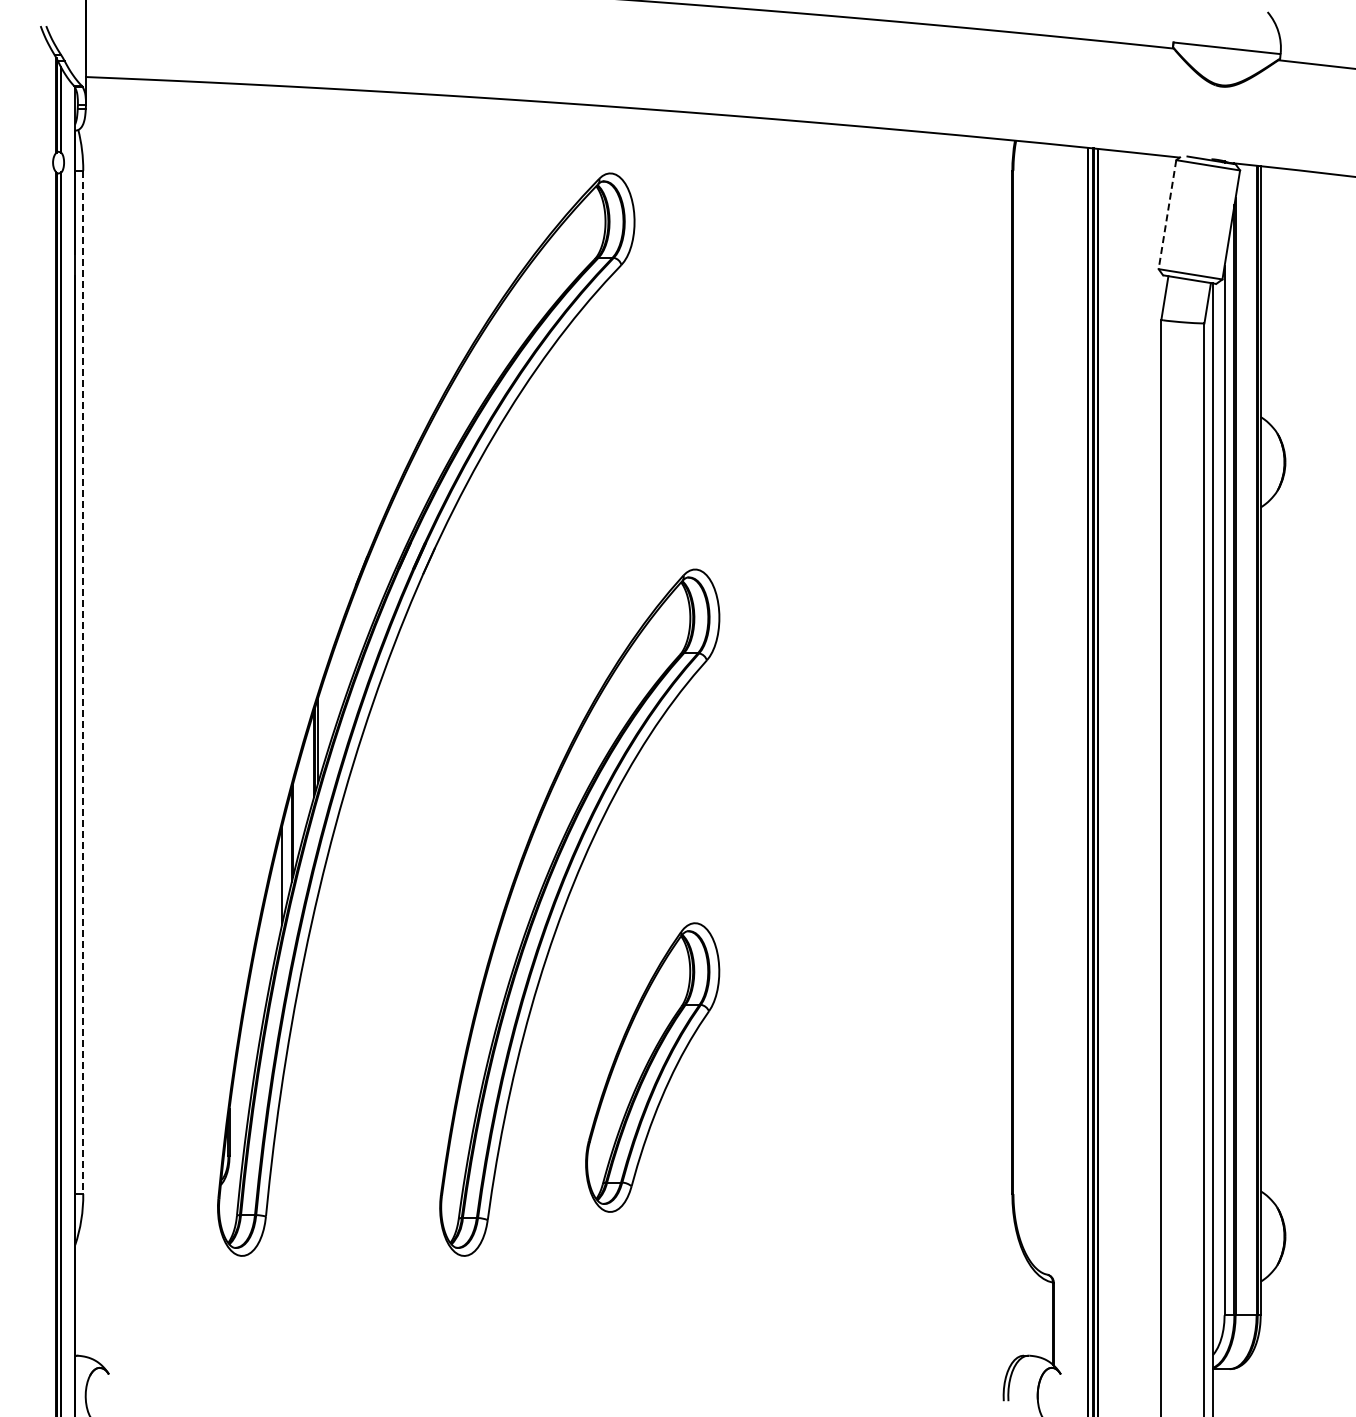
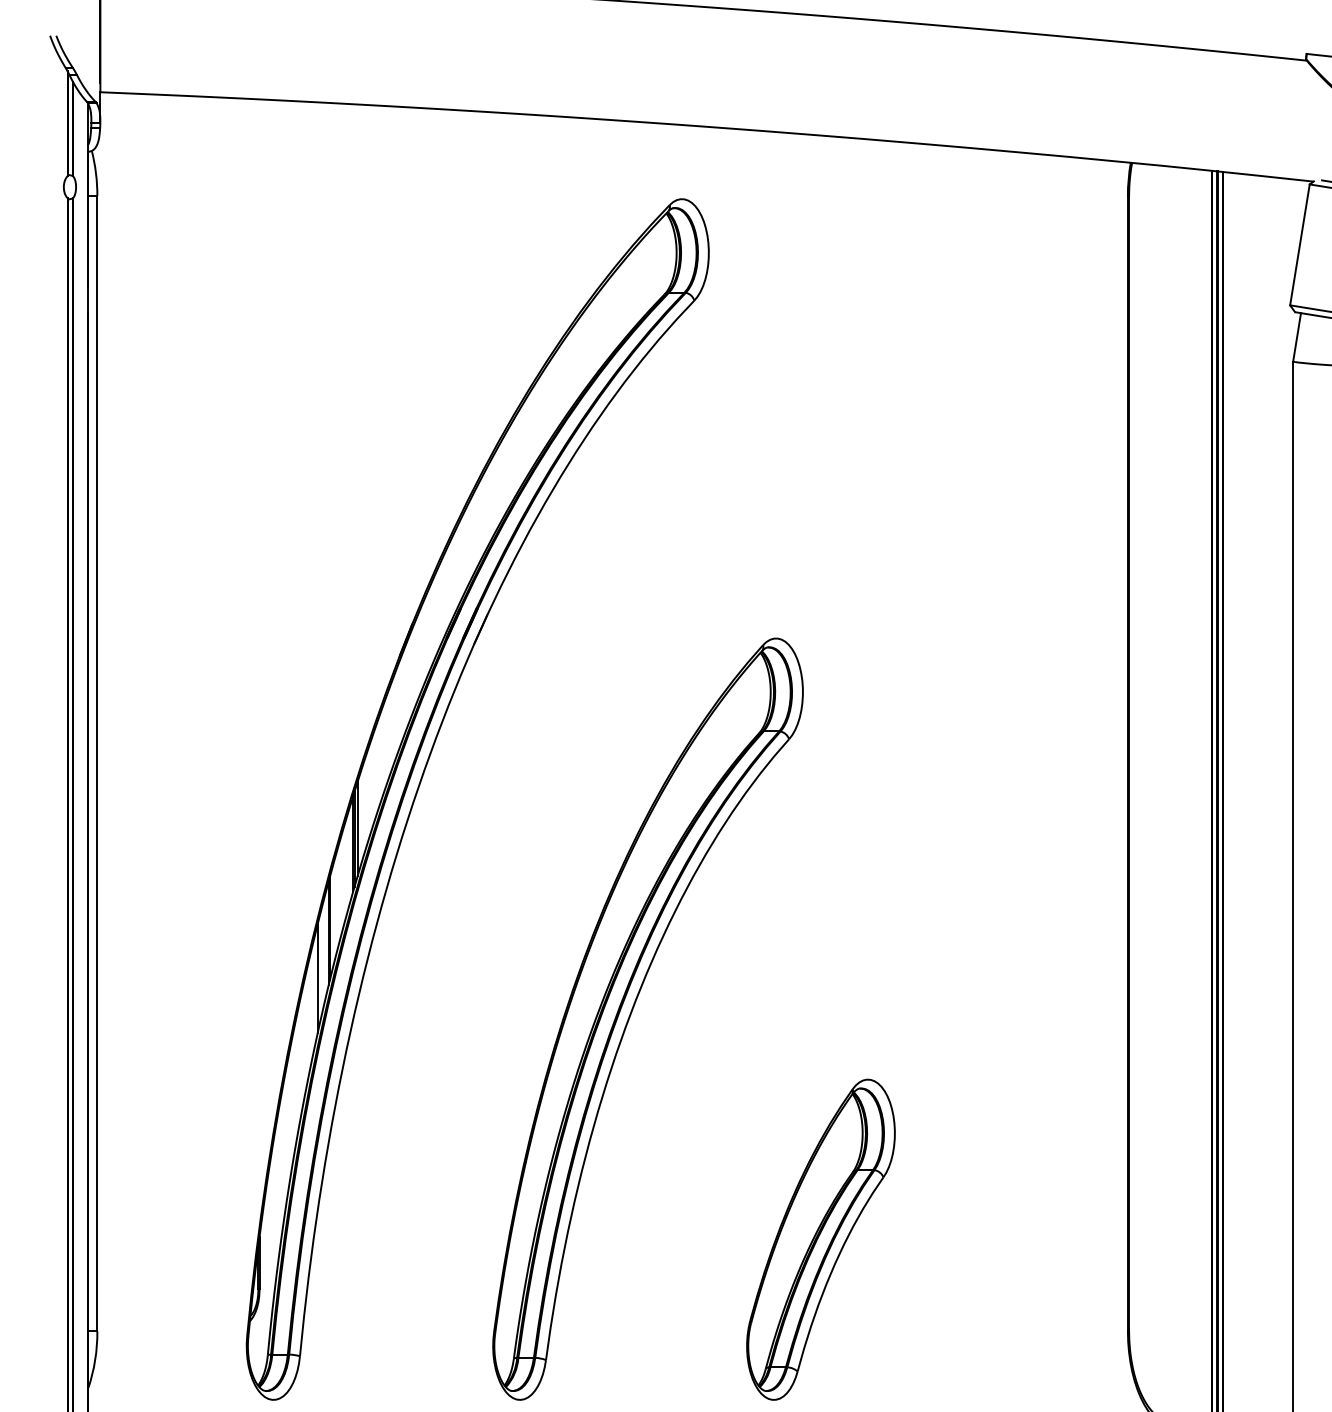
line: (1167, 215) -> (1299, 245), dashed -> solid
line: (83, 682) -> (97, 763), dashed -> solid
part: (652, 1067) -> (820, 1239), moved

